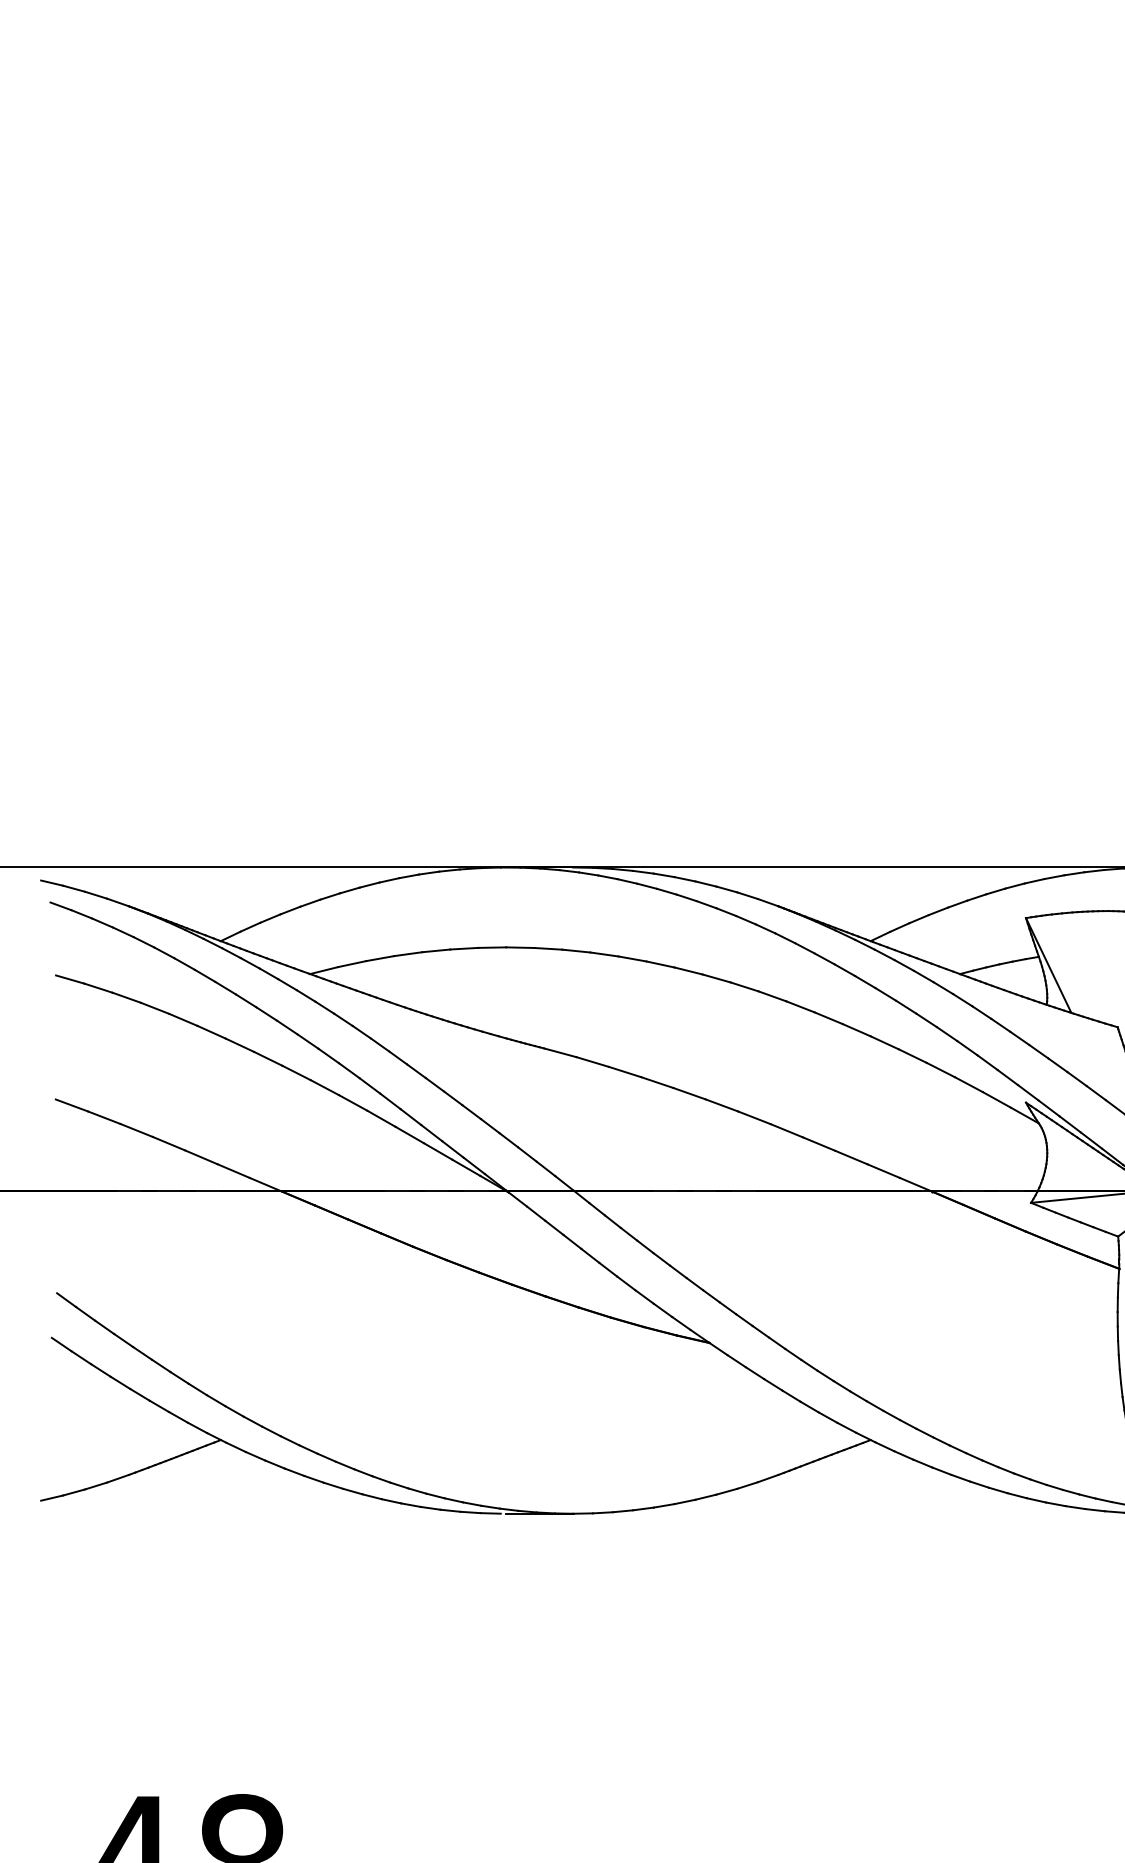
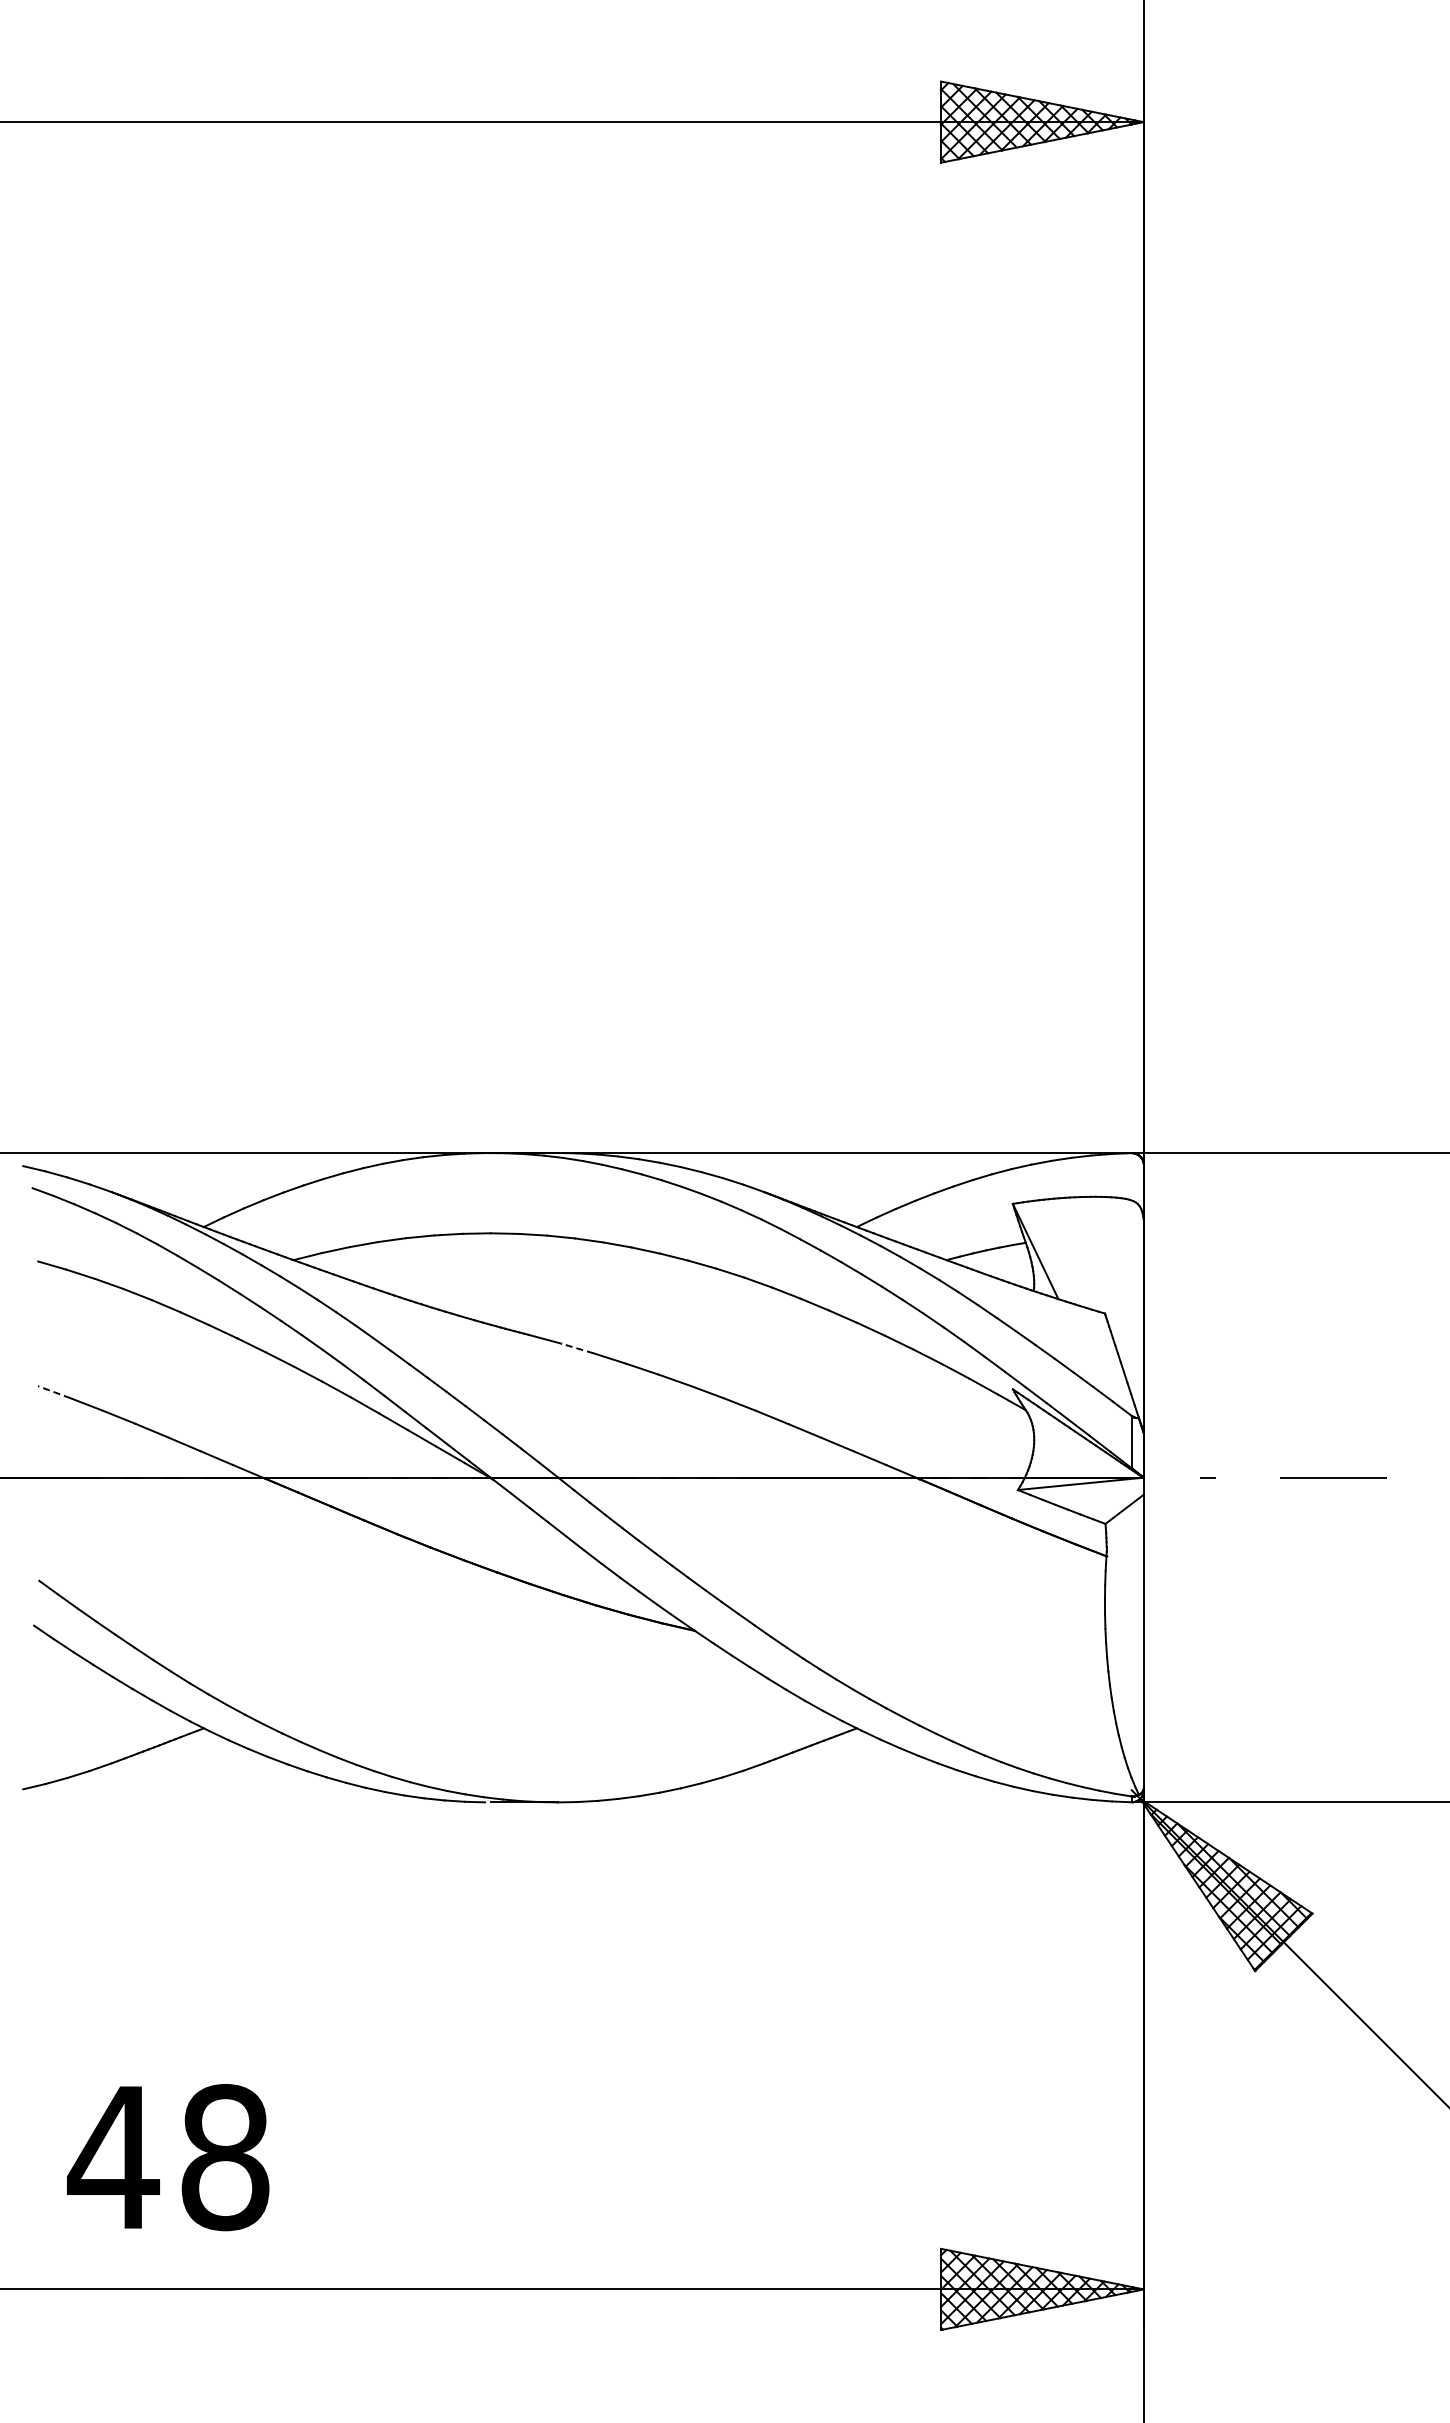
line: (592, 1062) -> (577, 1348), solid -> dashed
line: (71, 1105) -> (53, 1392), solid -> dashed

